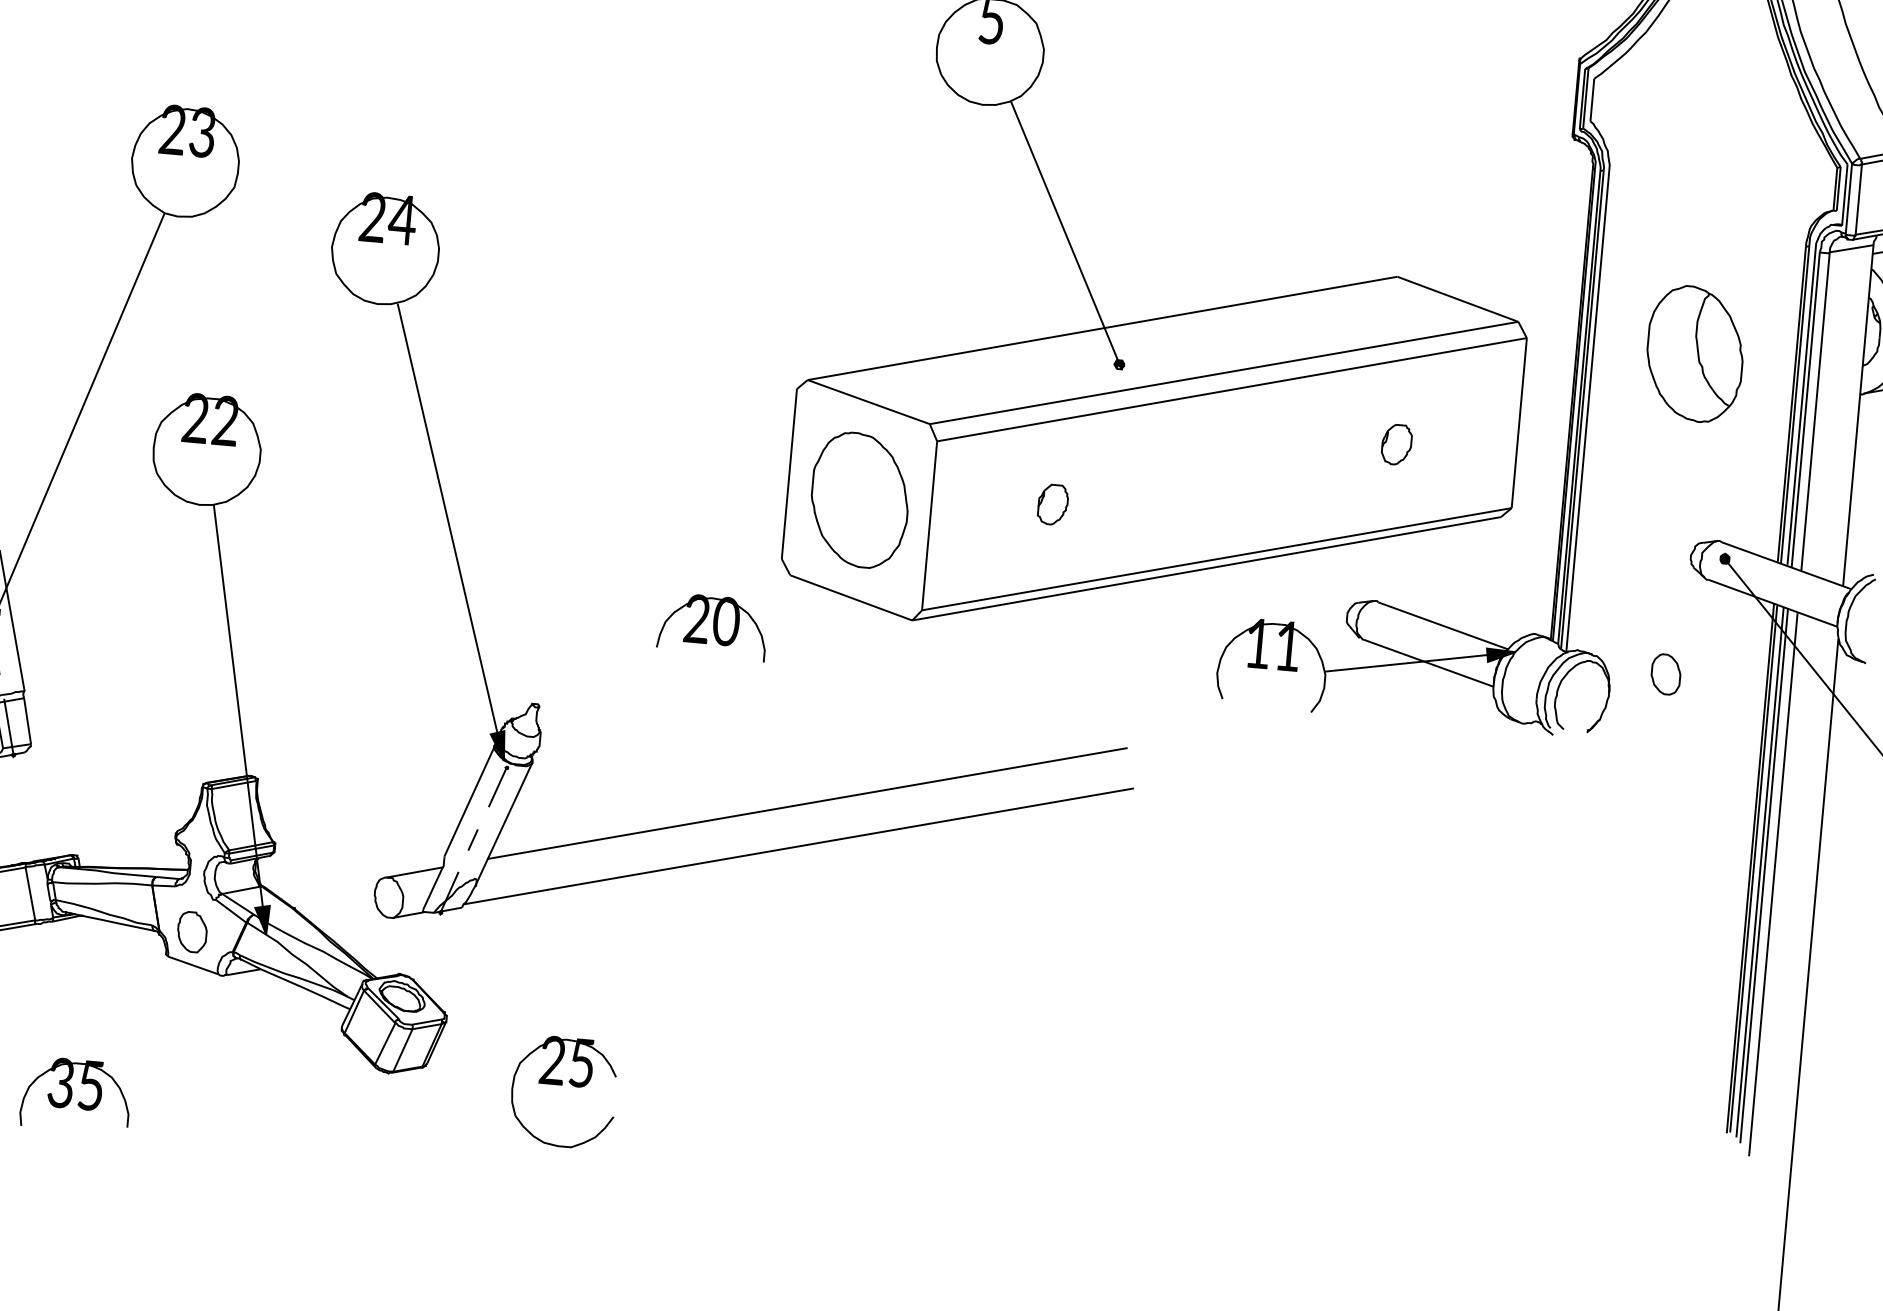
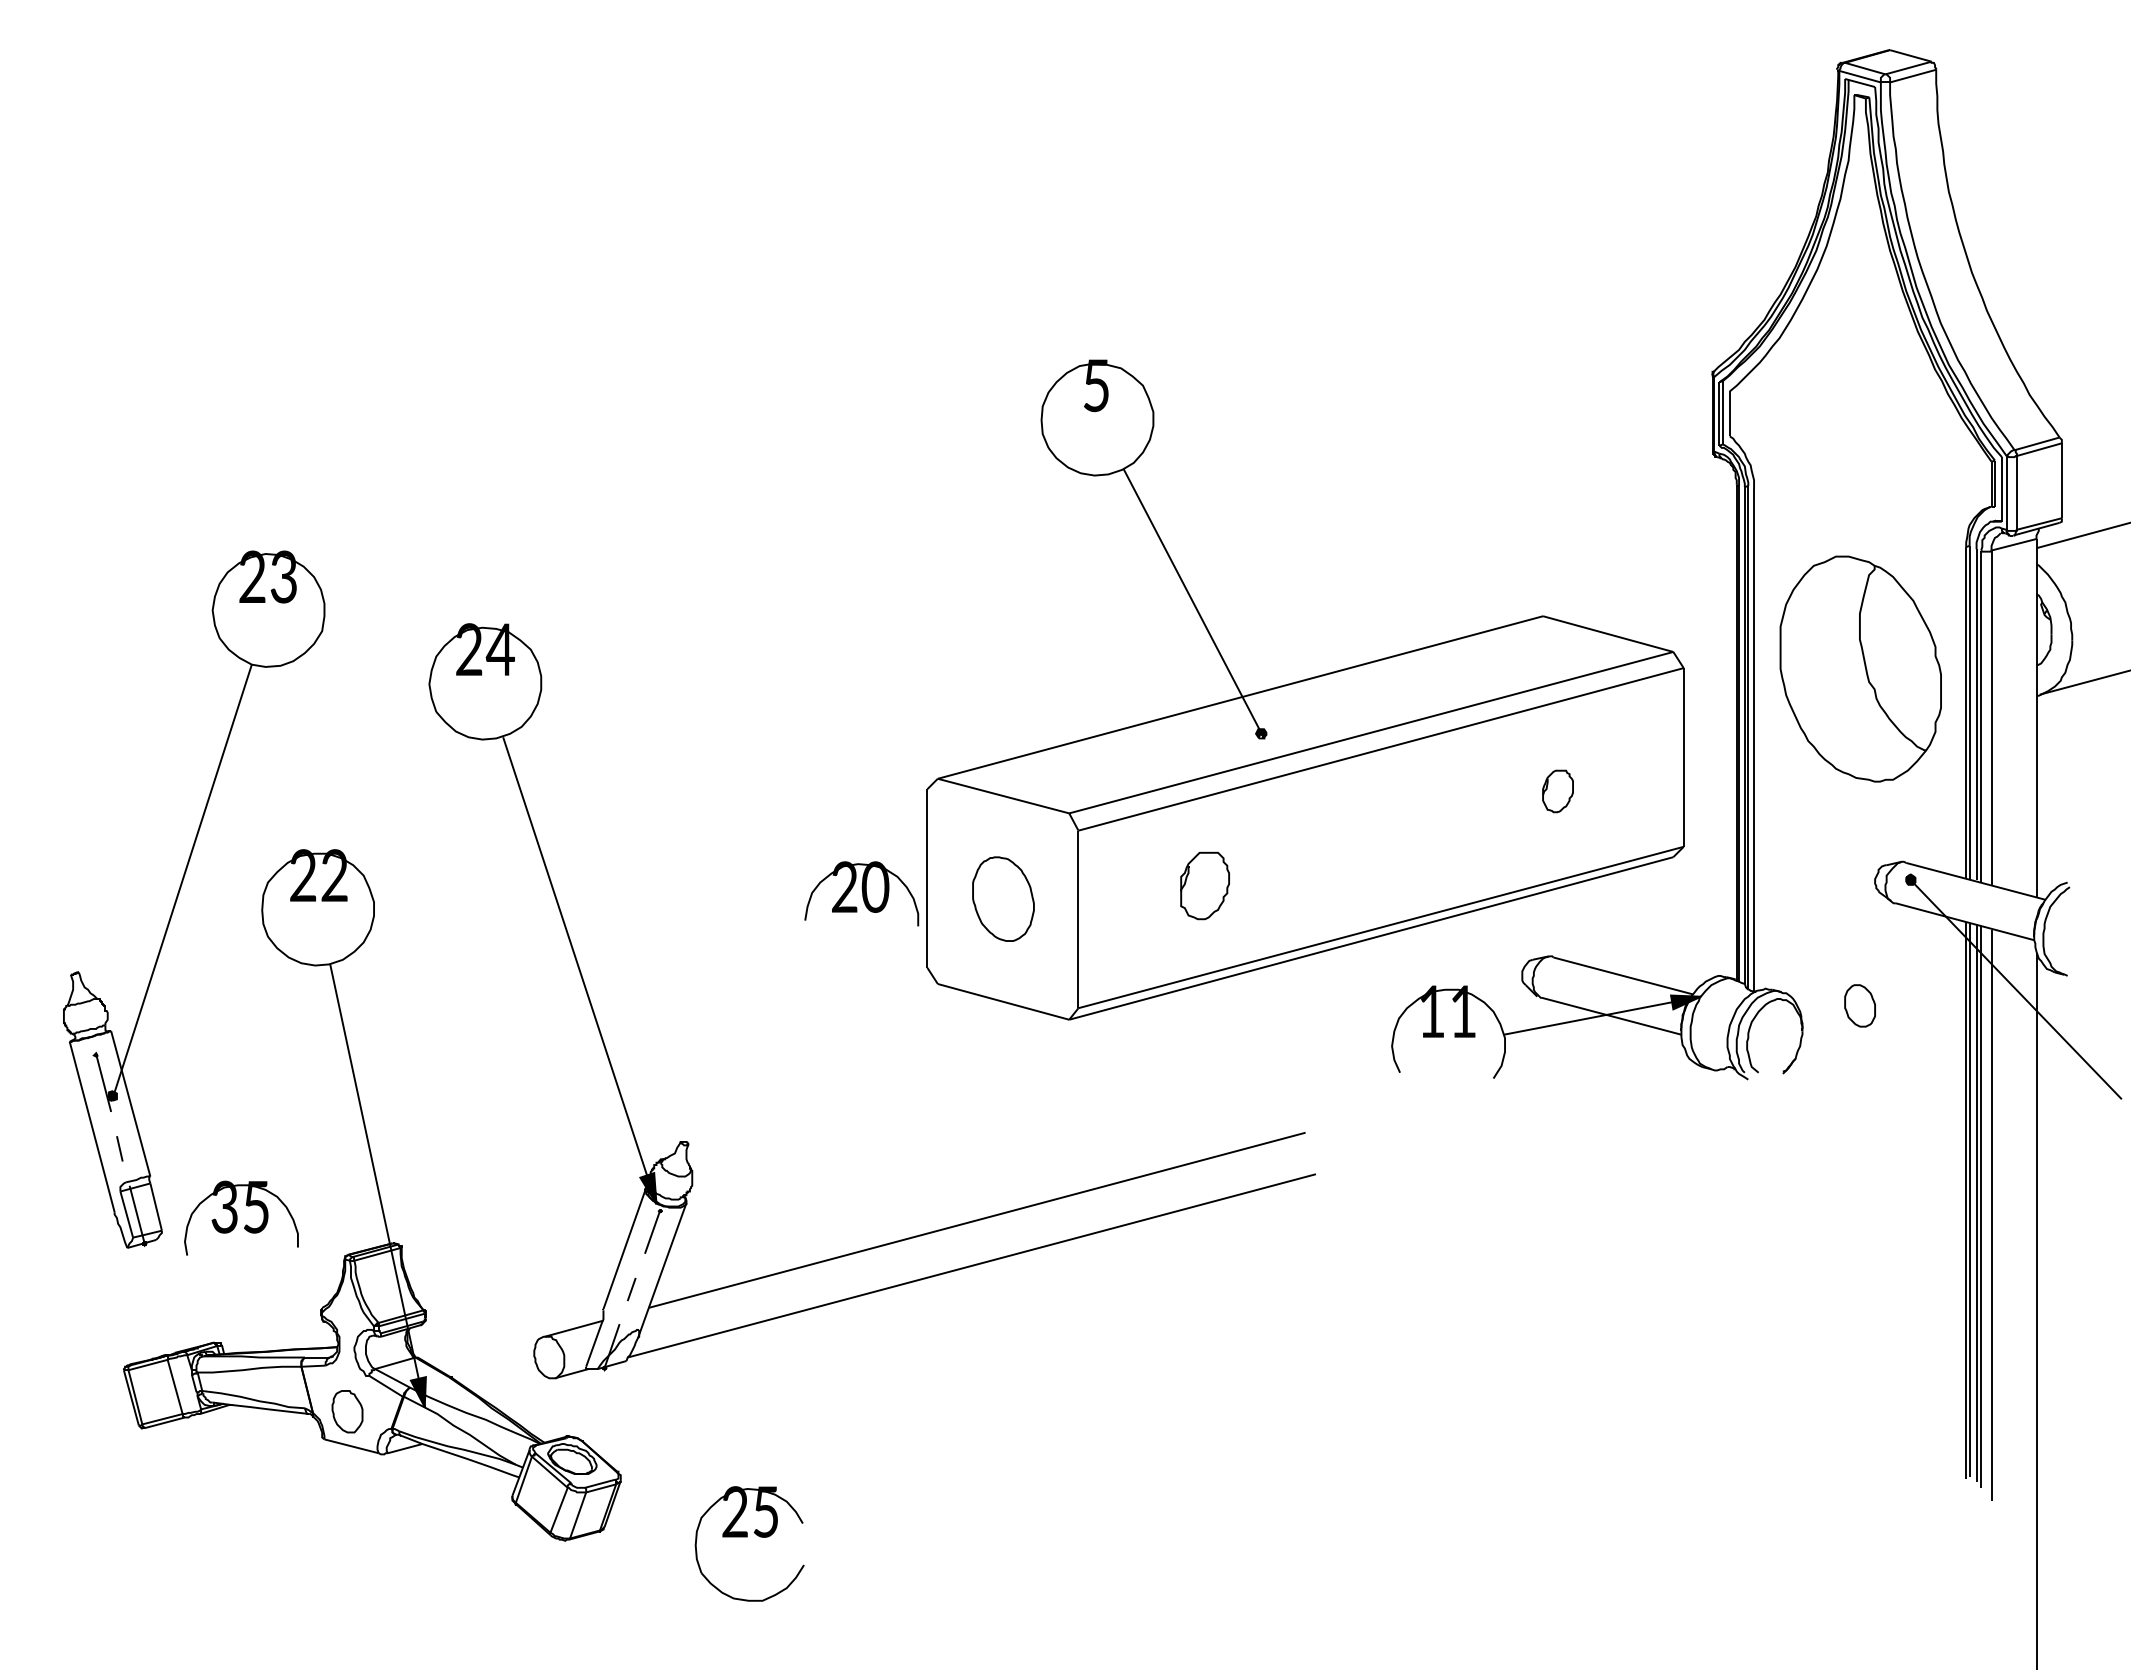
part: (1694, 354) -> (1860, 669), size x1.6
part: (860, 499) -> (1003, 898), size x0.6
part: (1053, 504) -> (1205, 885), size x1.6
part: (712, 626) -> (861, 893), moved
part: (76, 1094) -> (241, 1217), moved

